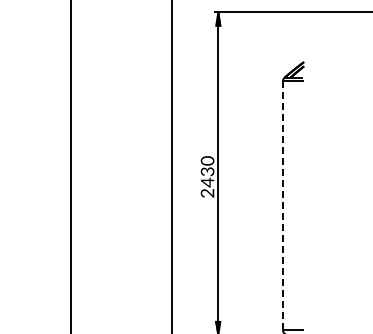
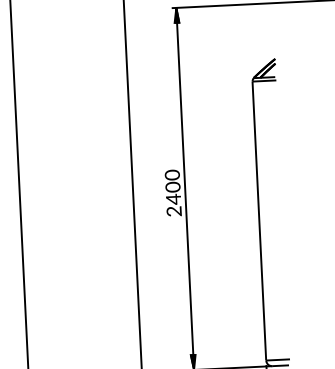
text: (207, 171) -> (172, 186), 2430 -> 2400
line: (282, 206) -> (258, 222), dashed -> solid

